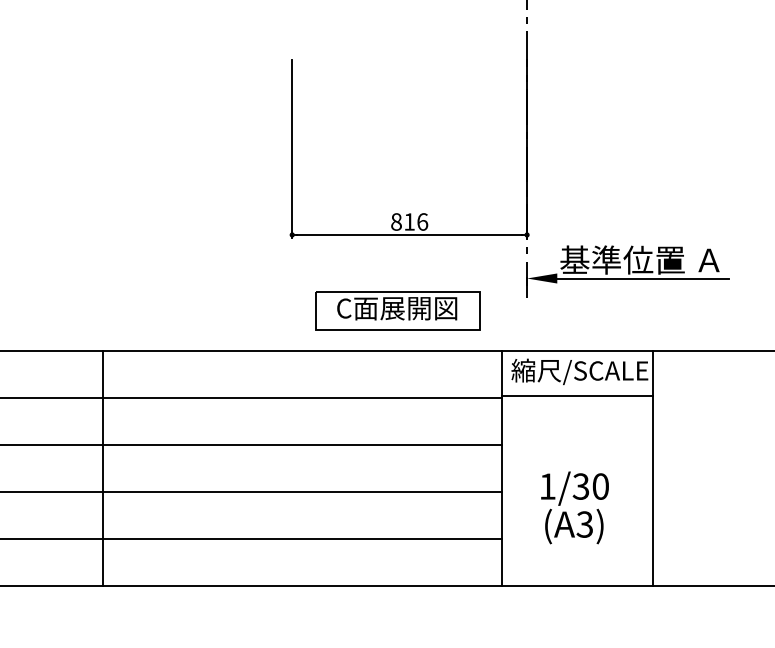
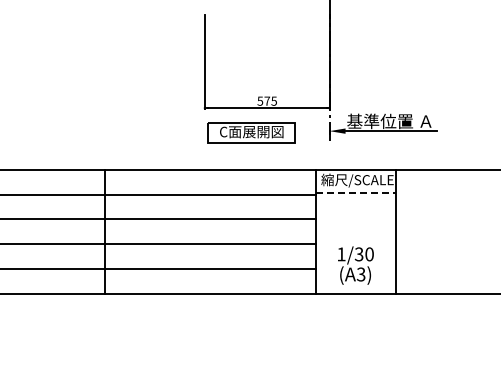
text: (409, 220) -> (267, 100), 816 -> 575
part: (396, 309) -> (251, 132), moved
line: (577, 396) -> (356, 193), solid -> dashed
text: (574, 507) -> (355, 265), moved

